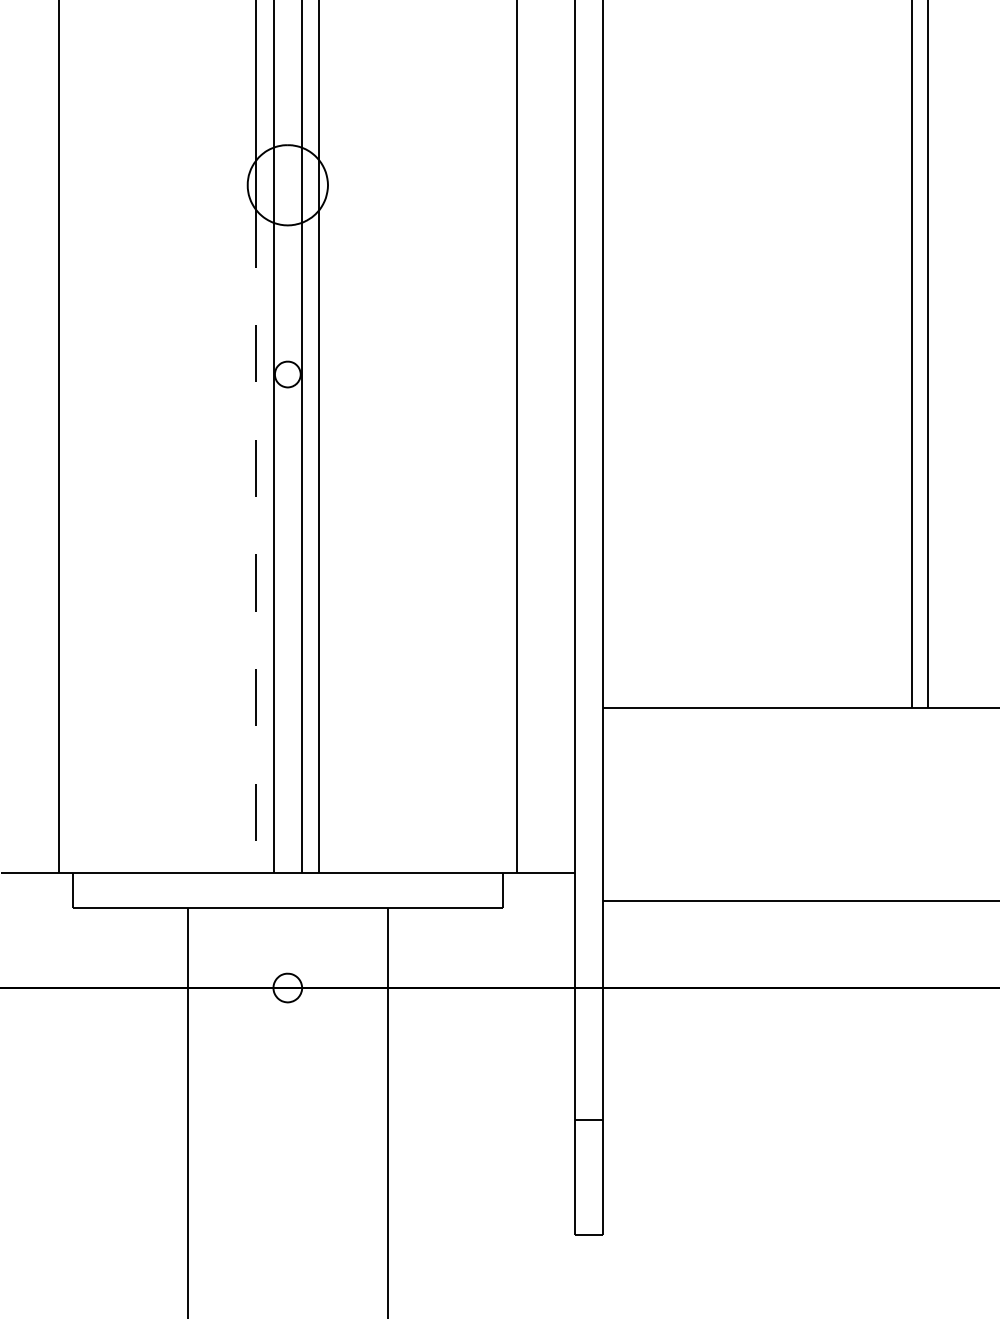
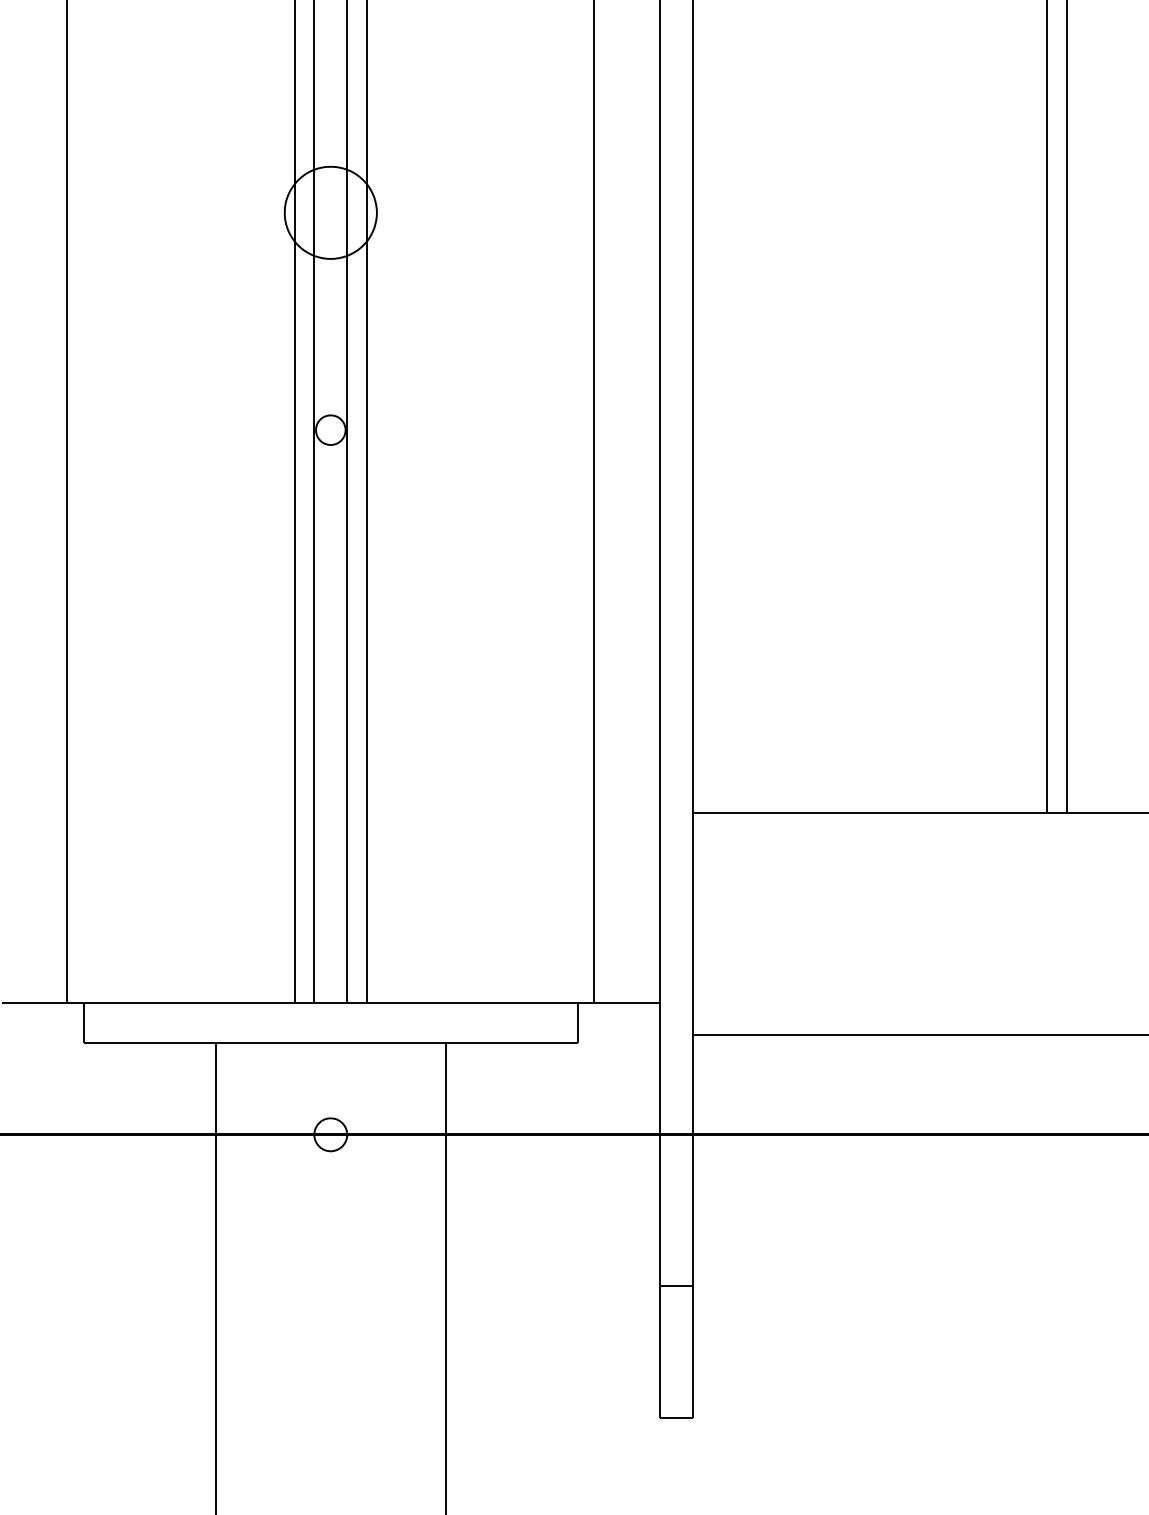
line: (256, 541) -> (294, 622), dashed -> solid

